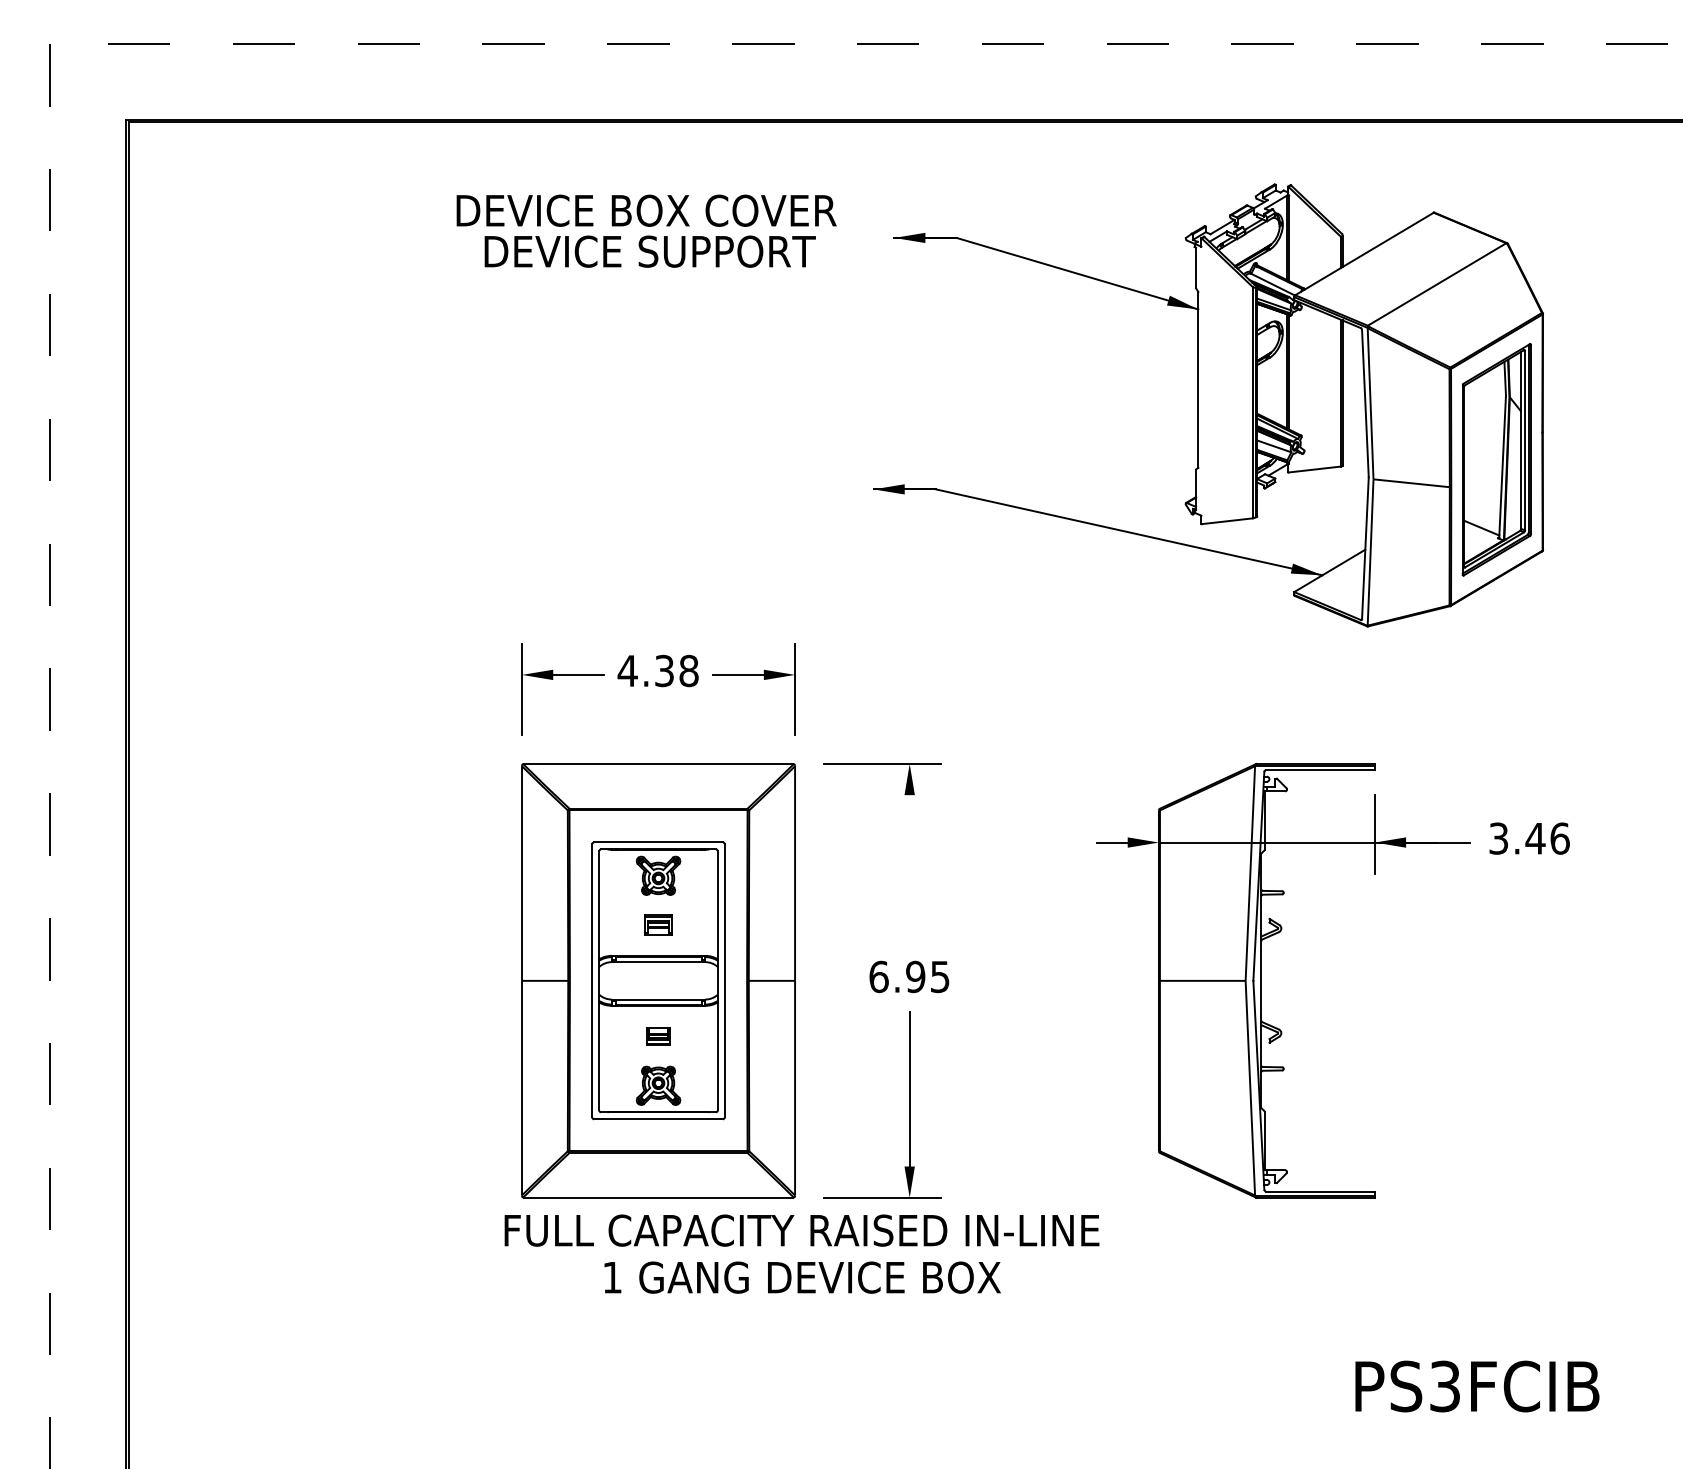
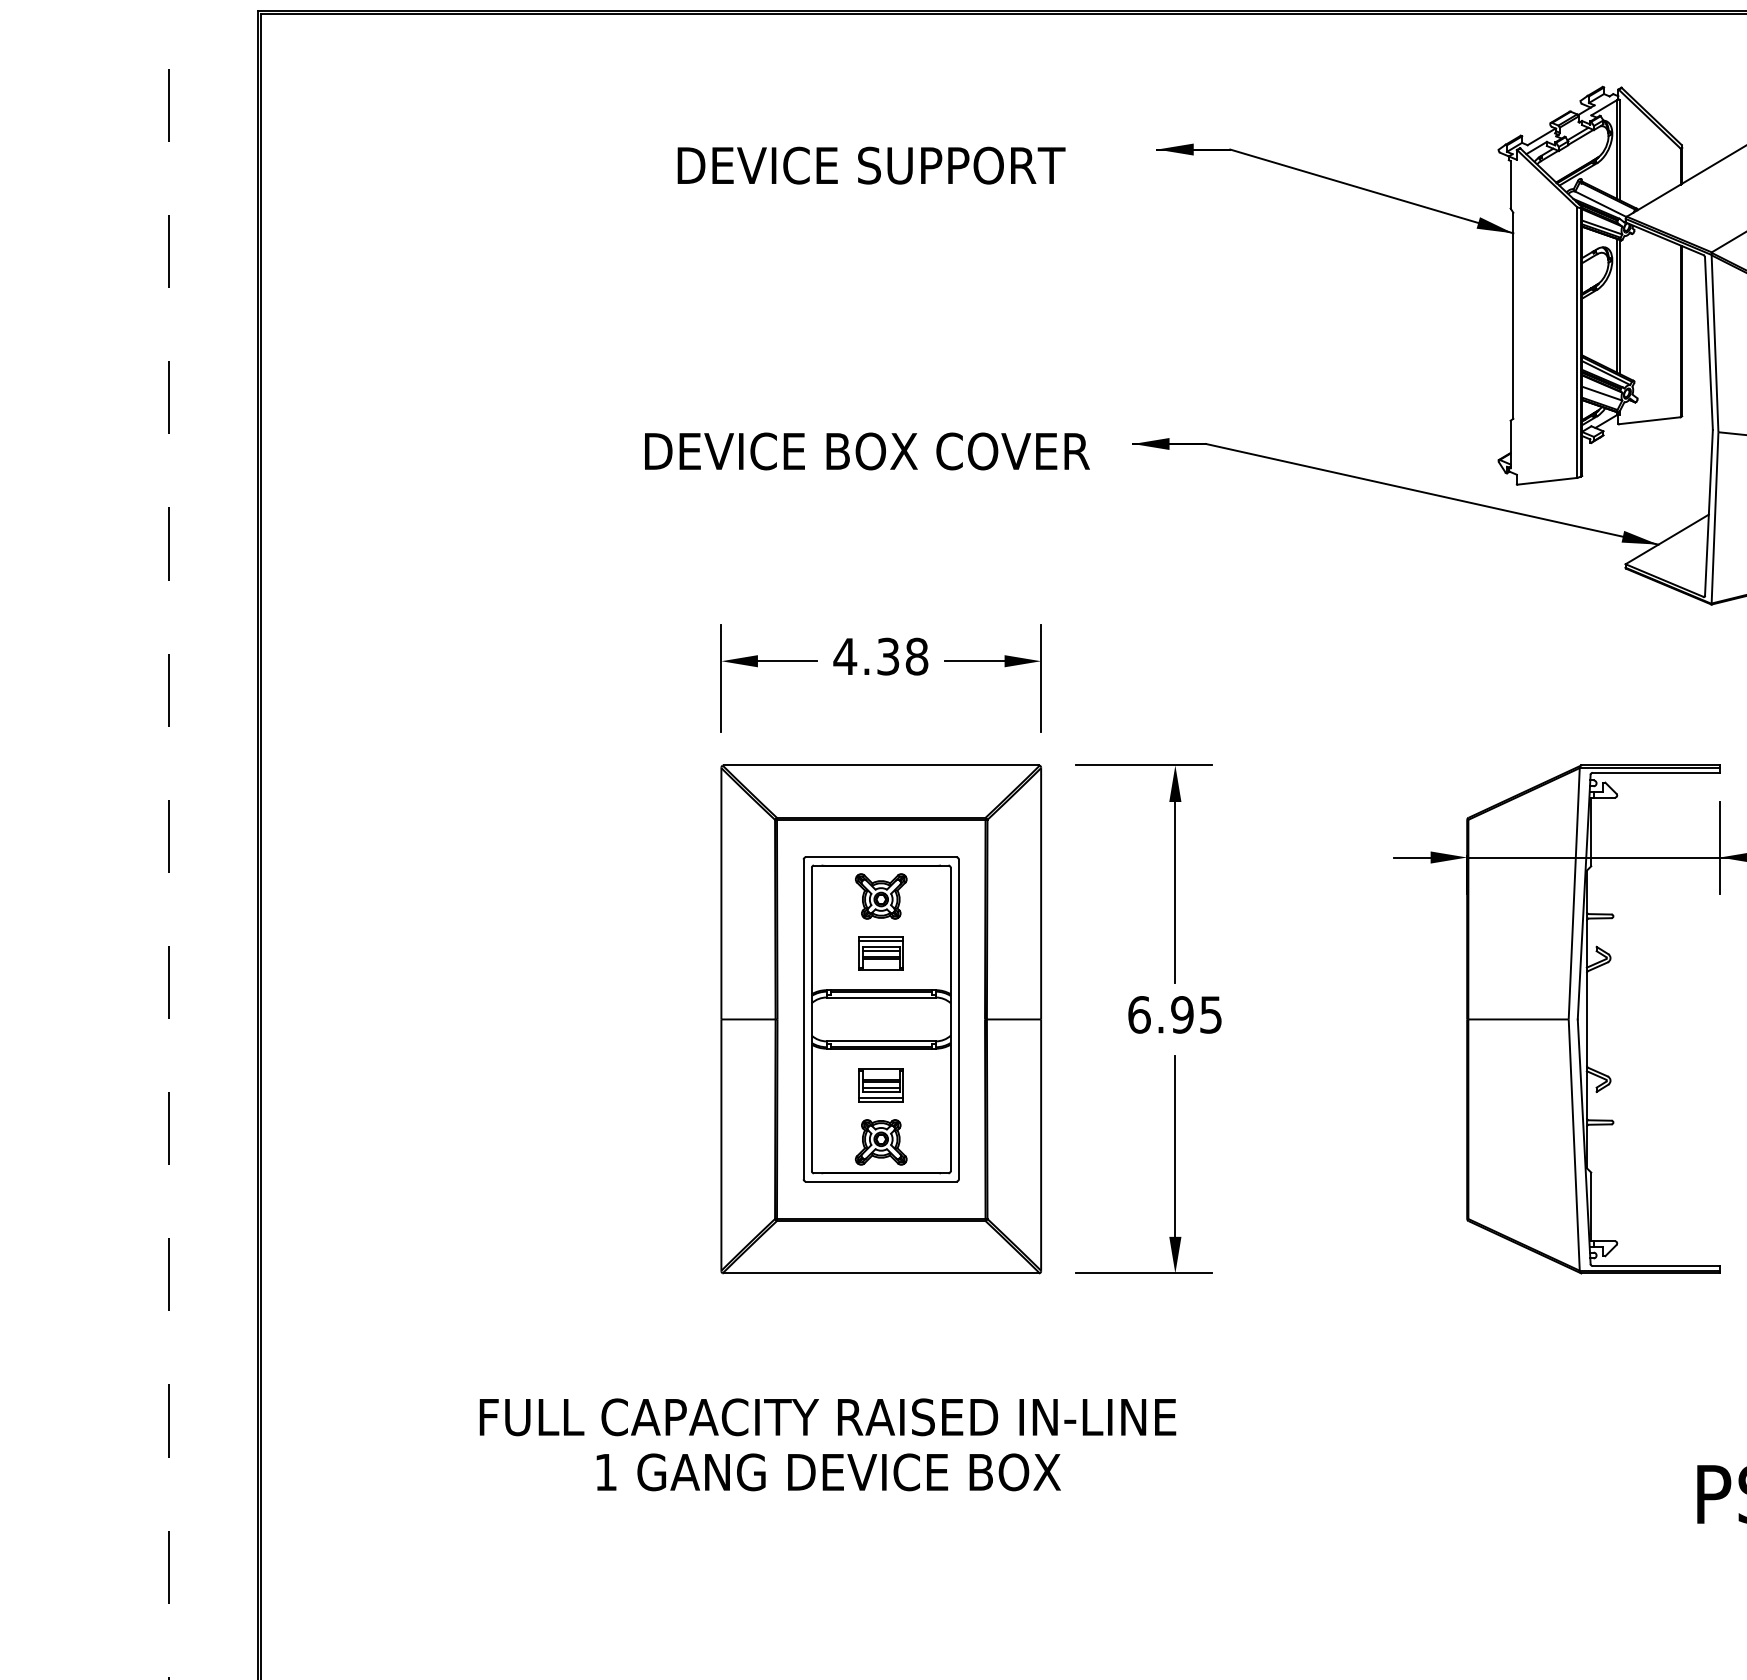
text: (646, 210) -> (867, 451), moved
line: (909, 872) -> (1175, 892), added
part: (658, 924) -> (881, 953), size x1.43
part: (658, 1036) -> (881, 1084), size x1.67
text: (801, 1253) -> (827, 1444), moved

